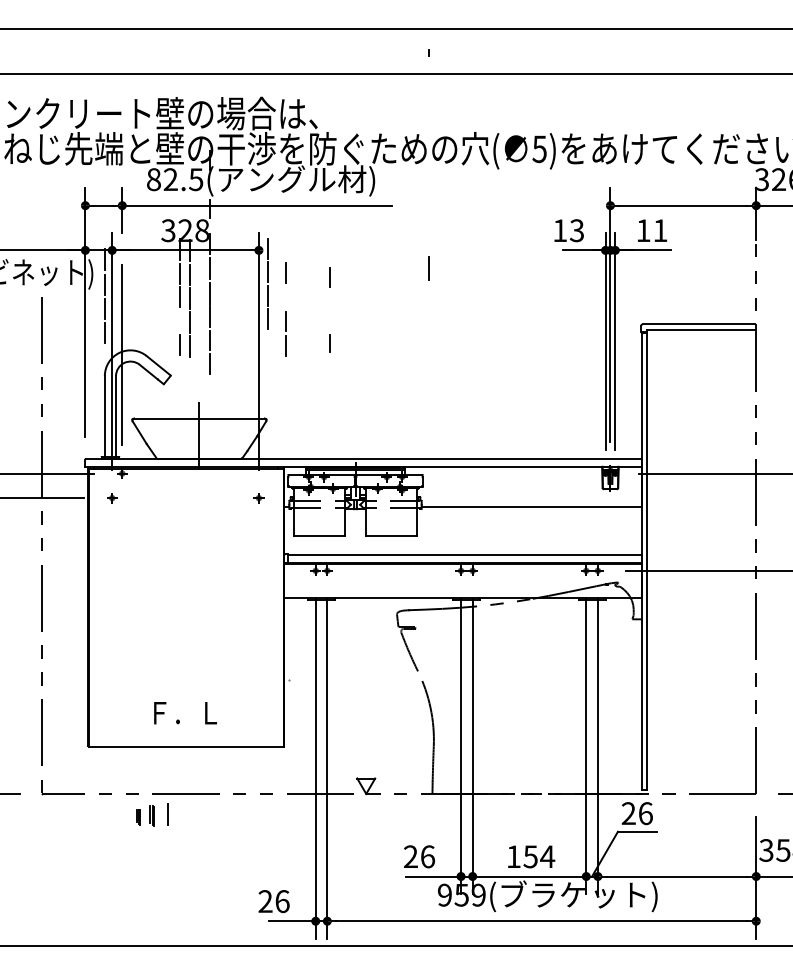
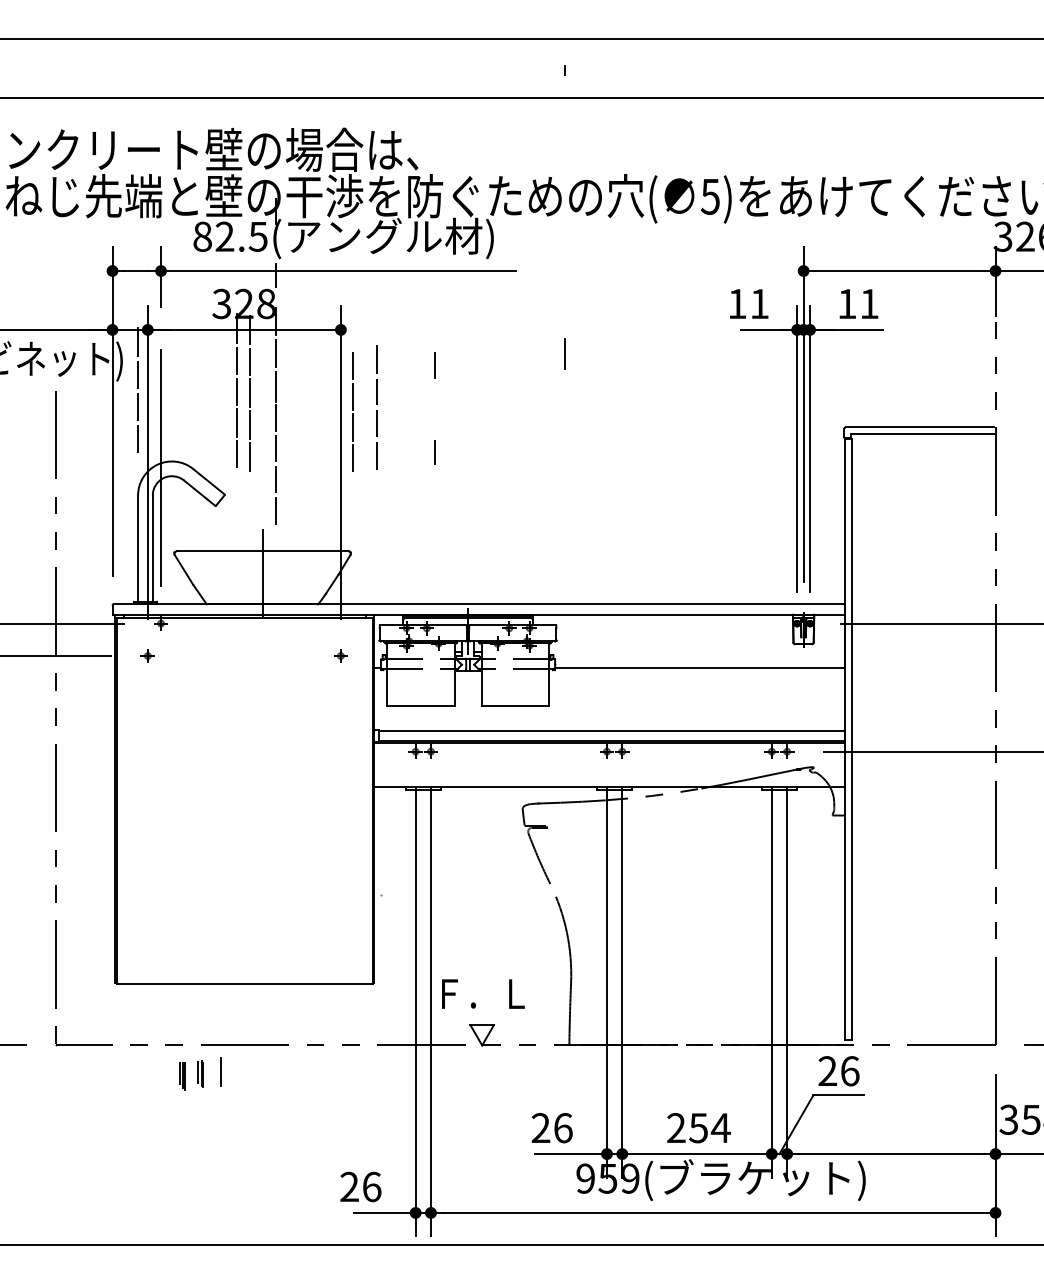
text: (576, 230) -> (759, 303), 13 -> 11
line: (267, 282) -> (352, 410), moved
line: (285, 297) -> (376, 391), added
line: (180, 320) -> (237, 422), added
line: (209, 387) -> (276, 510), added
text: (185, 712) -> (483, 993), moved
part: (138, 817) -> (182, 1076), size x1.43
text: (513, 856) -> (676, 1127), 154 -> 254

